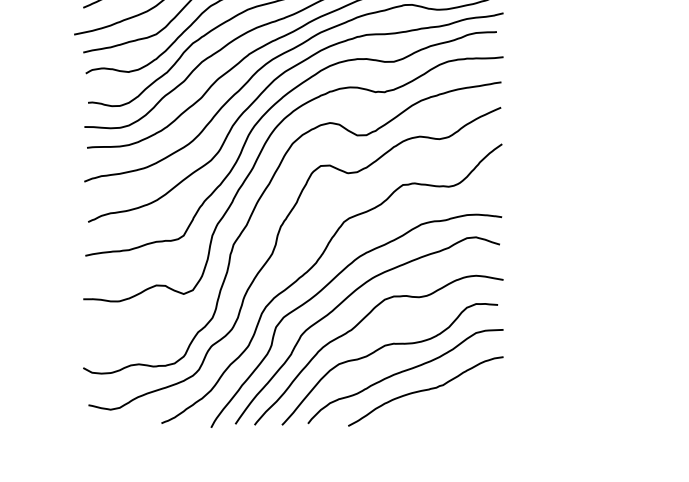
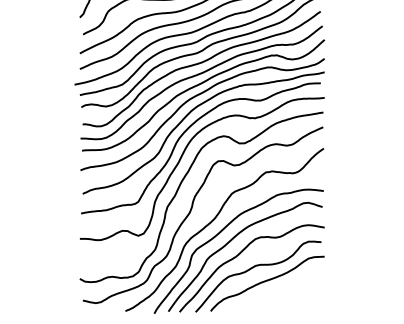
curve: (426, 391) -> (279, 292), removed

